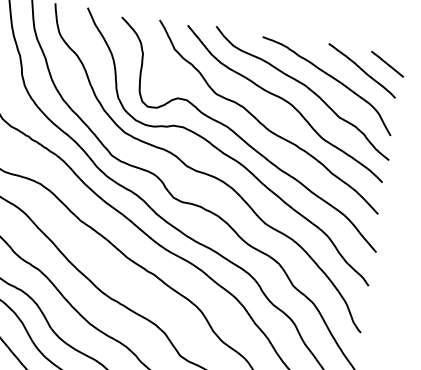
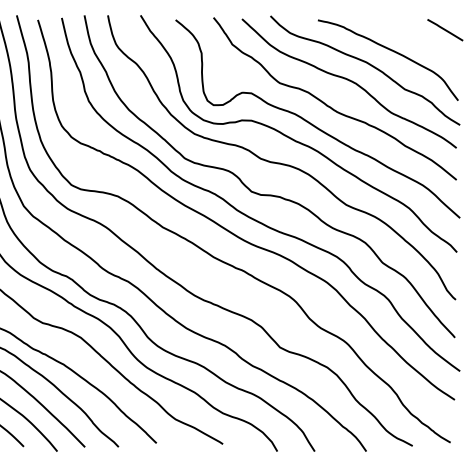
curve: (362, 71) -> (421, 40), removed

